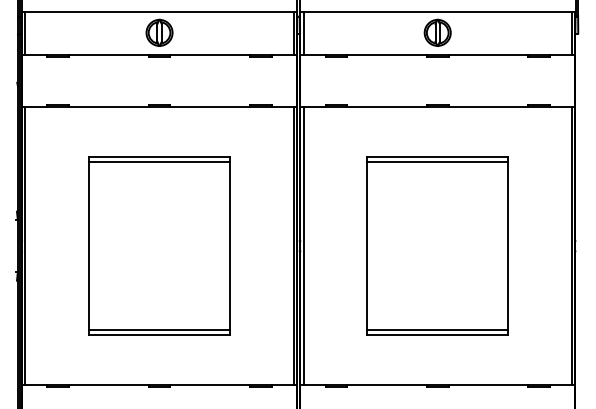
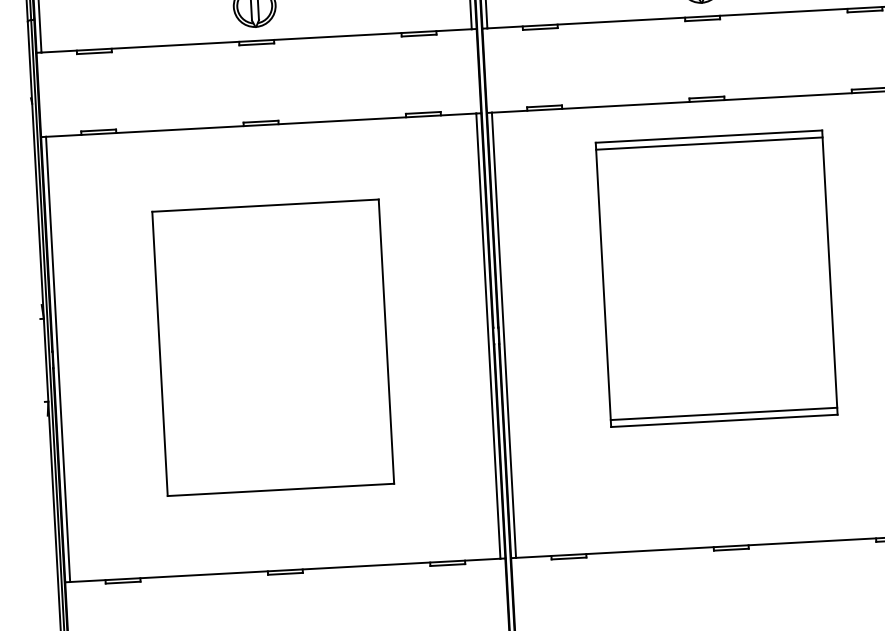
line: (159, 161) -> (265, 212), removed
part: (437, 245) -> (716, 277), moved
line: (159, 330) -> (280, 483), removed

